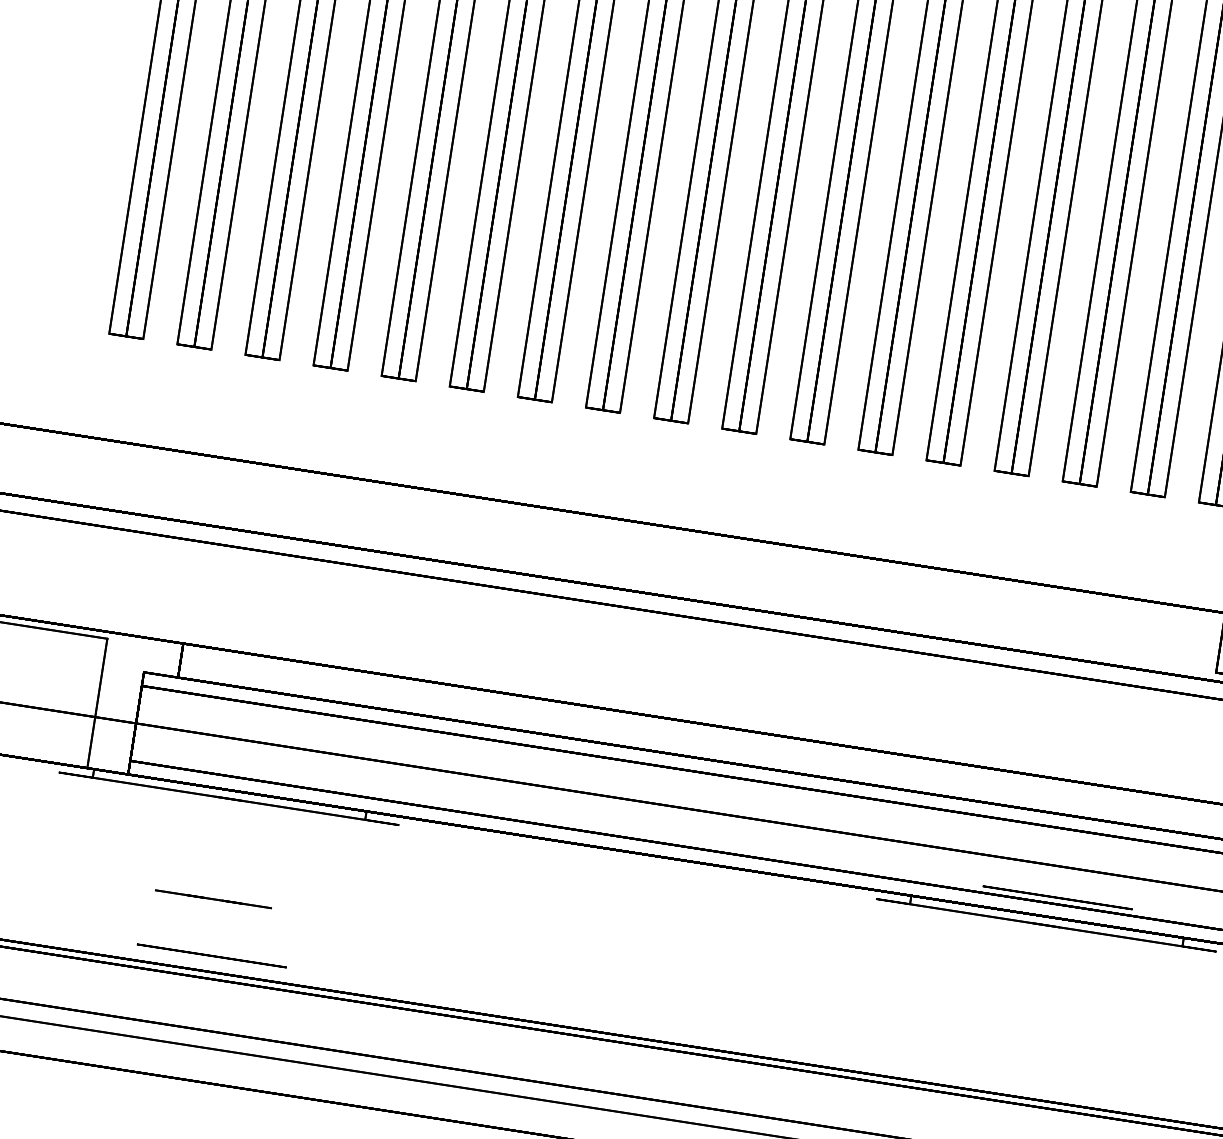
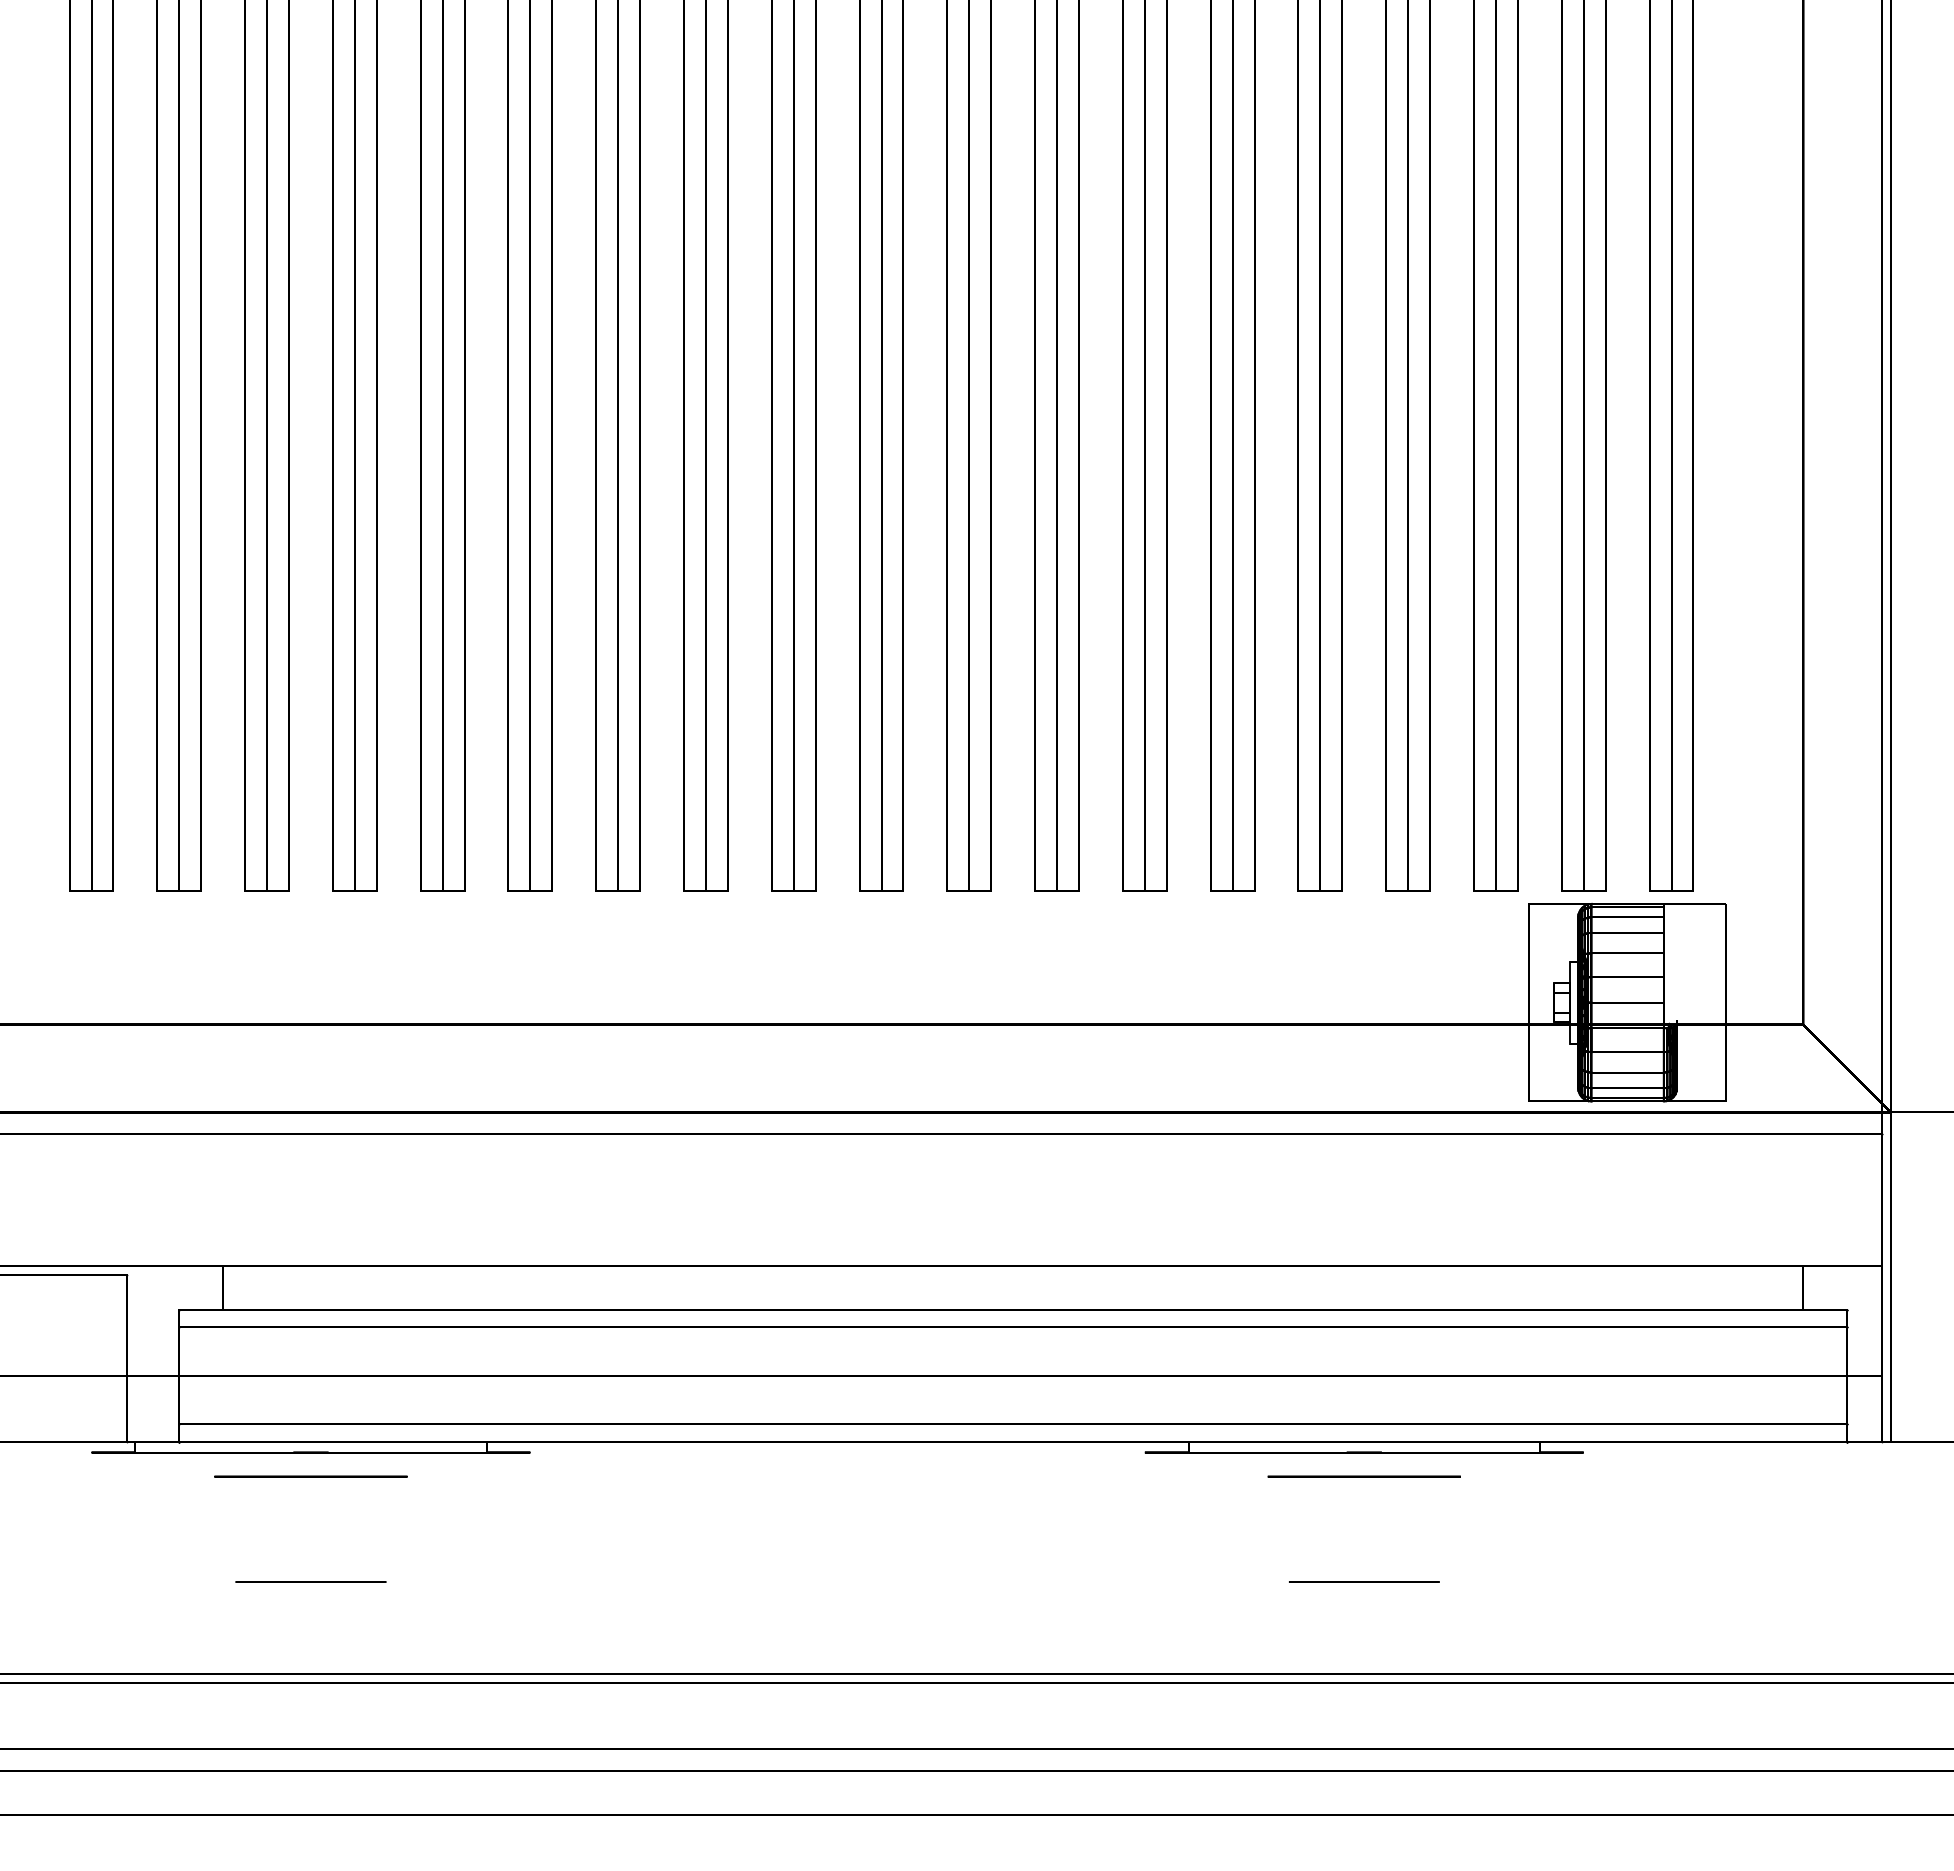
circle: (1057, 897) -> (1363, 1476), moved
circle: (211, 955) -> (310, 1476), moved
line: (1030, 1025) -> (1364, 1581), added

